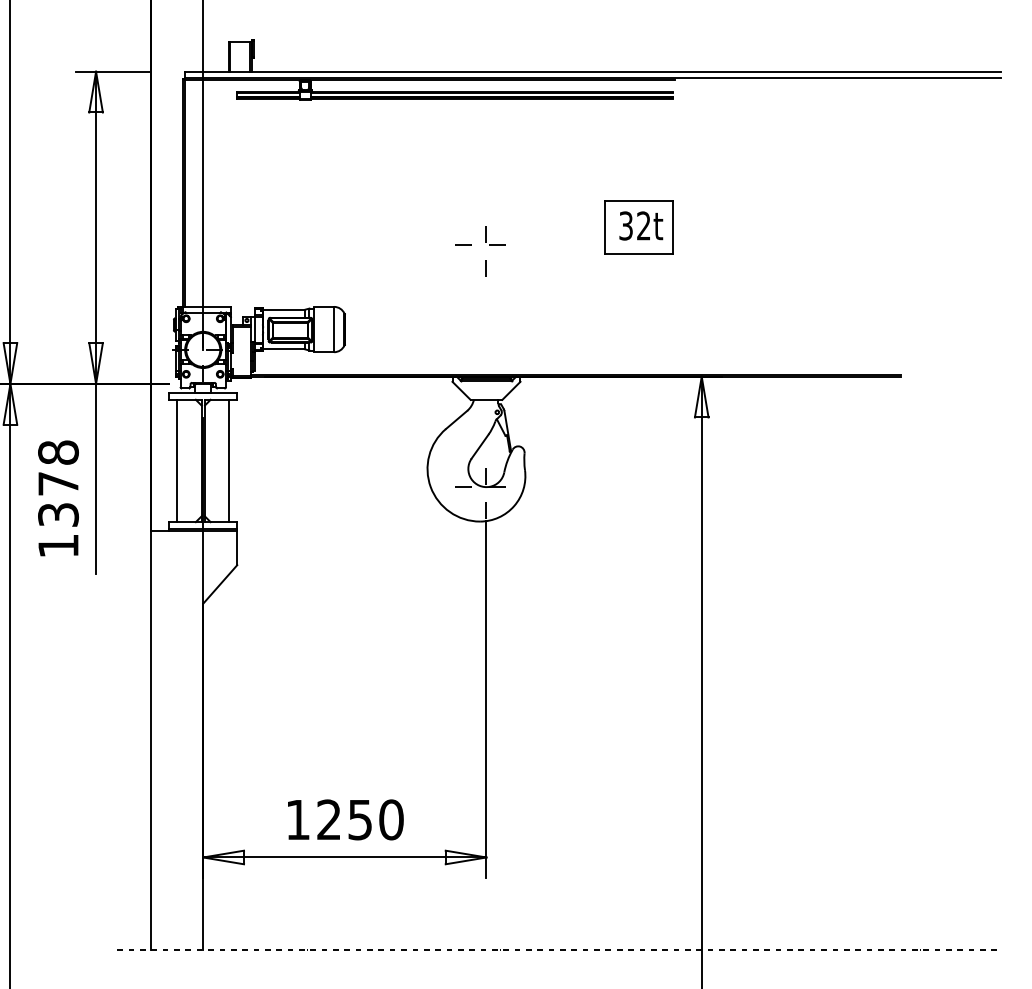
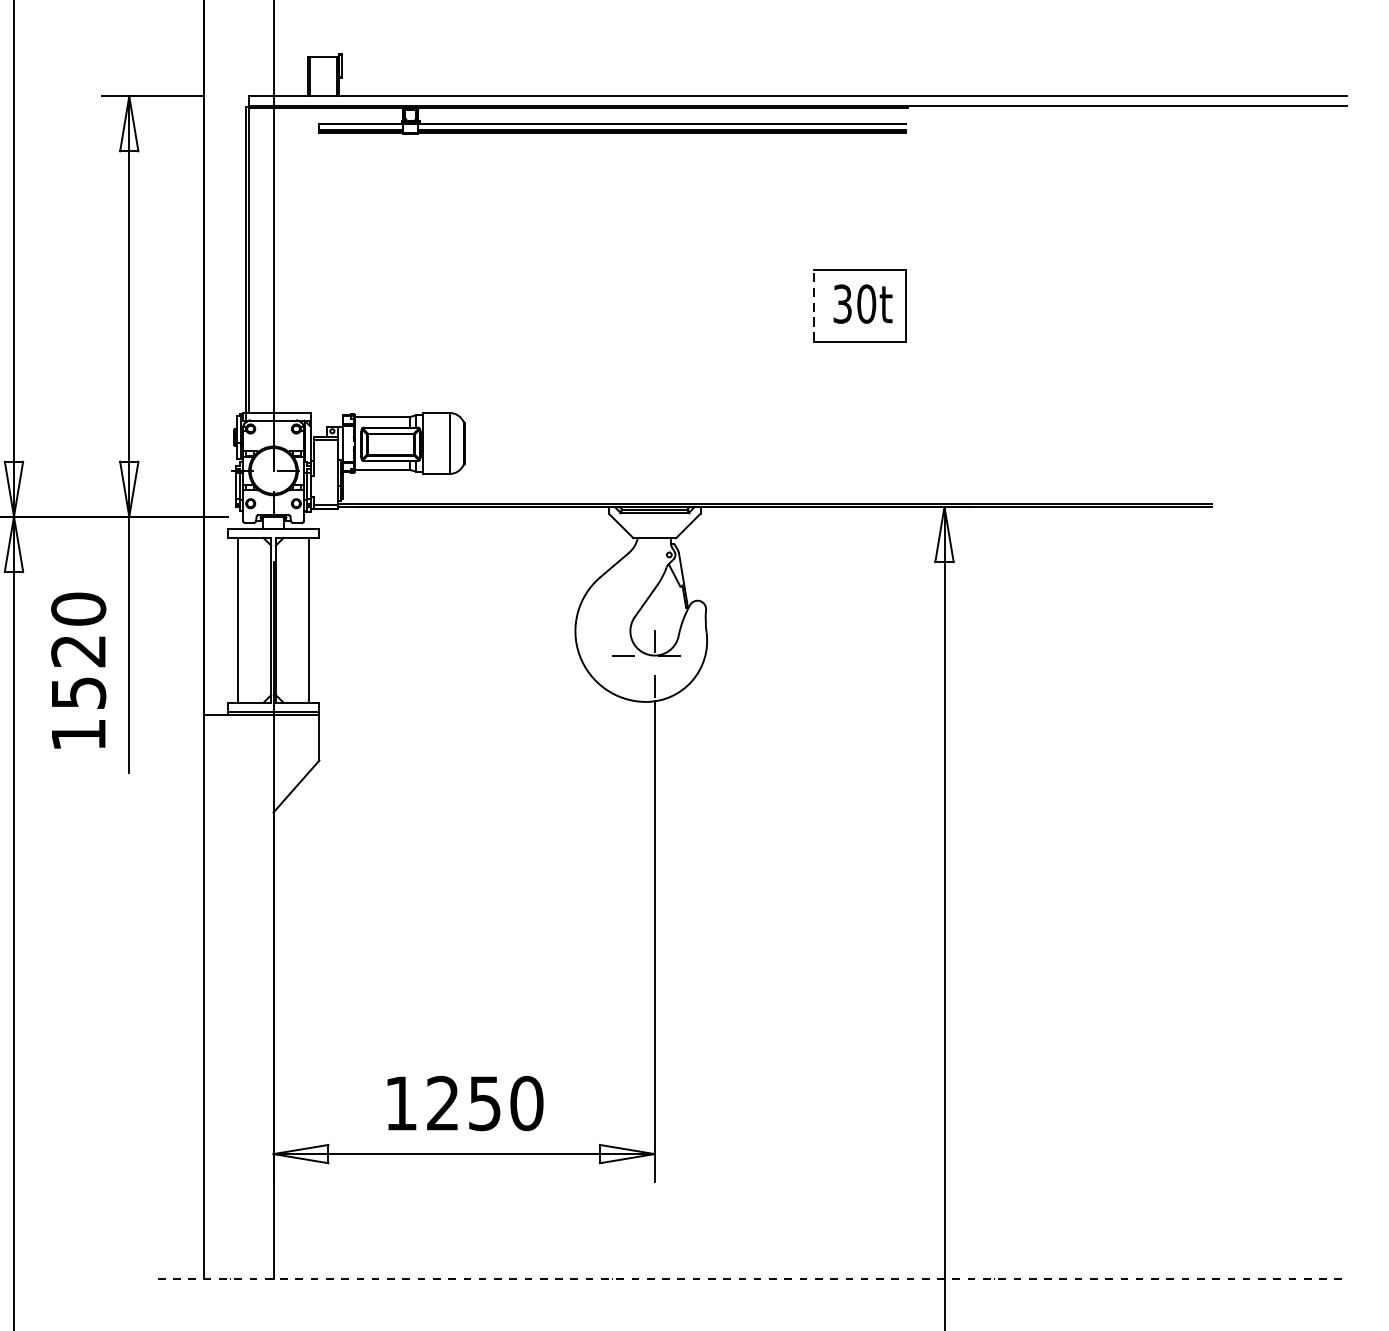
text: (643, 225) -> (866, 303), 32t -> 30t
line: (604, 227) -> (813, 306), solid -> dashed
part: (485, 242) -> (653, 326), removed
text: (58, 483) -> (78, 650), 1378 -> 1520

